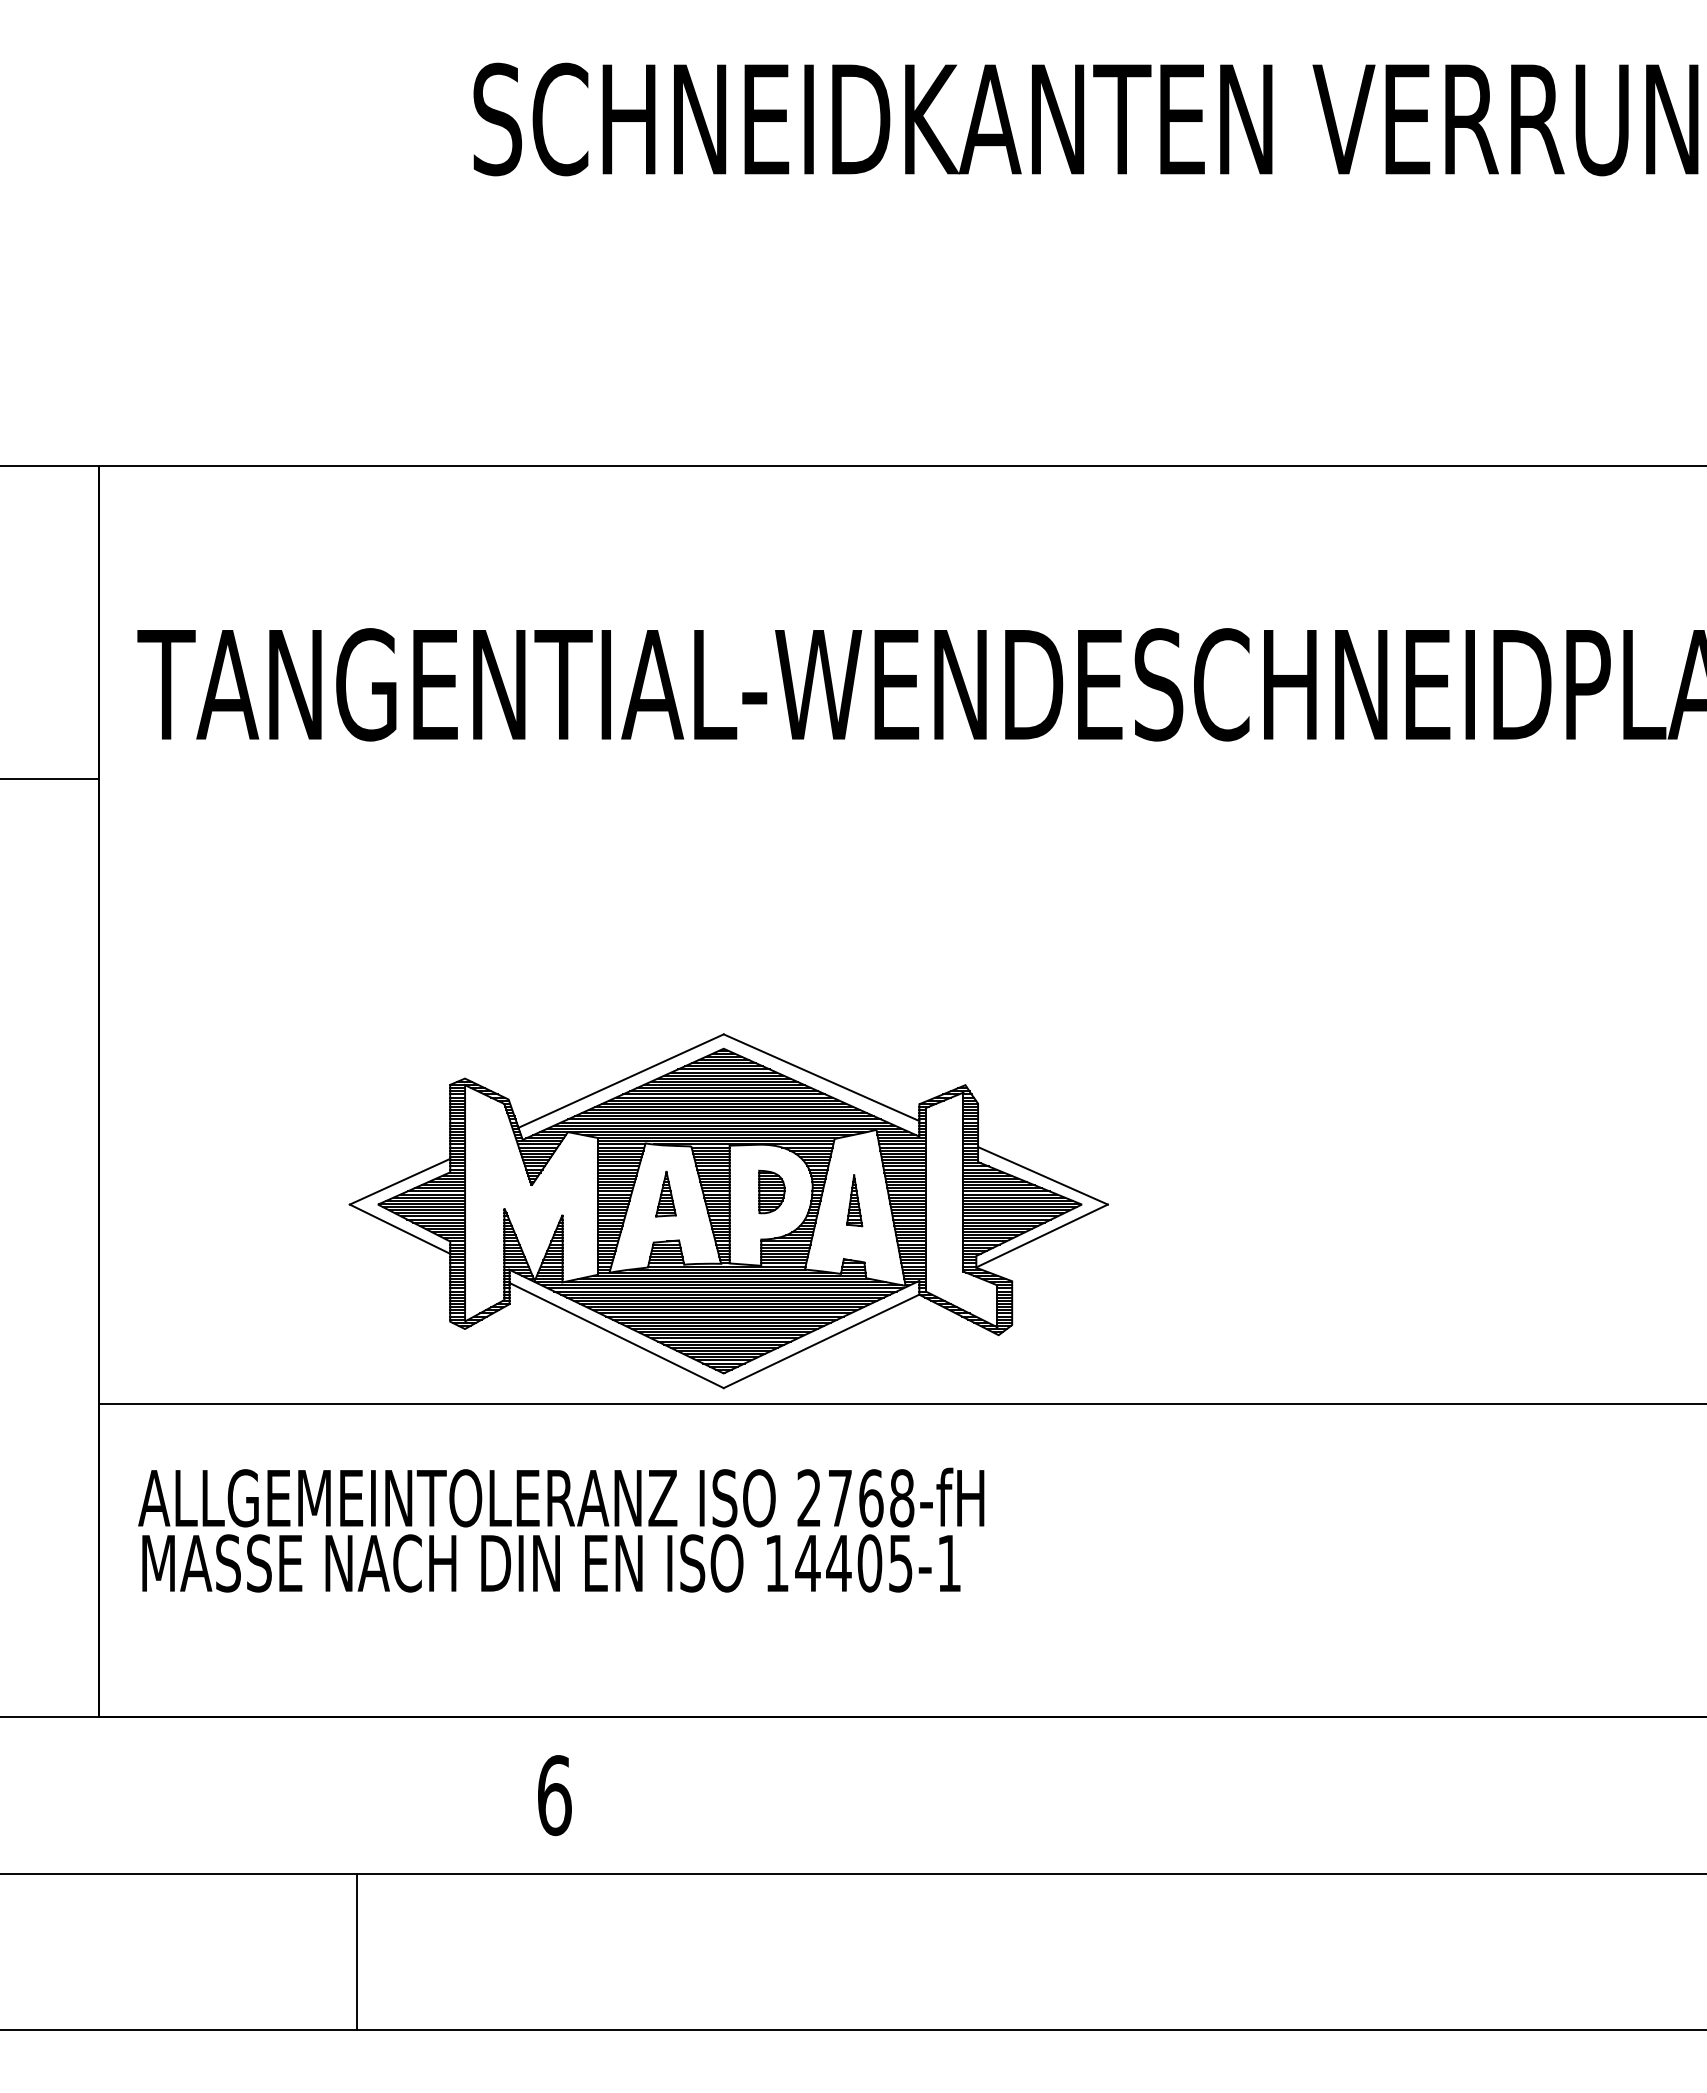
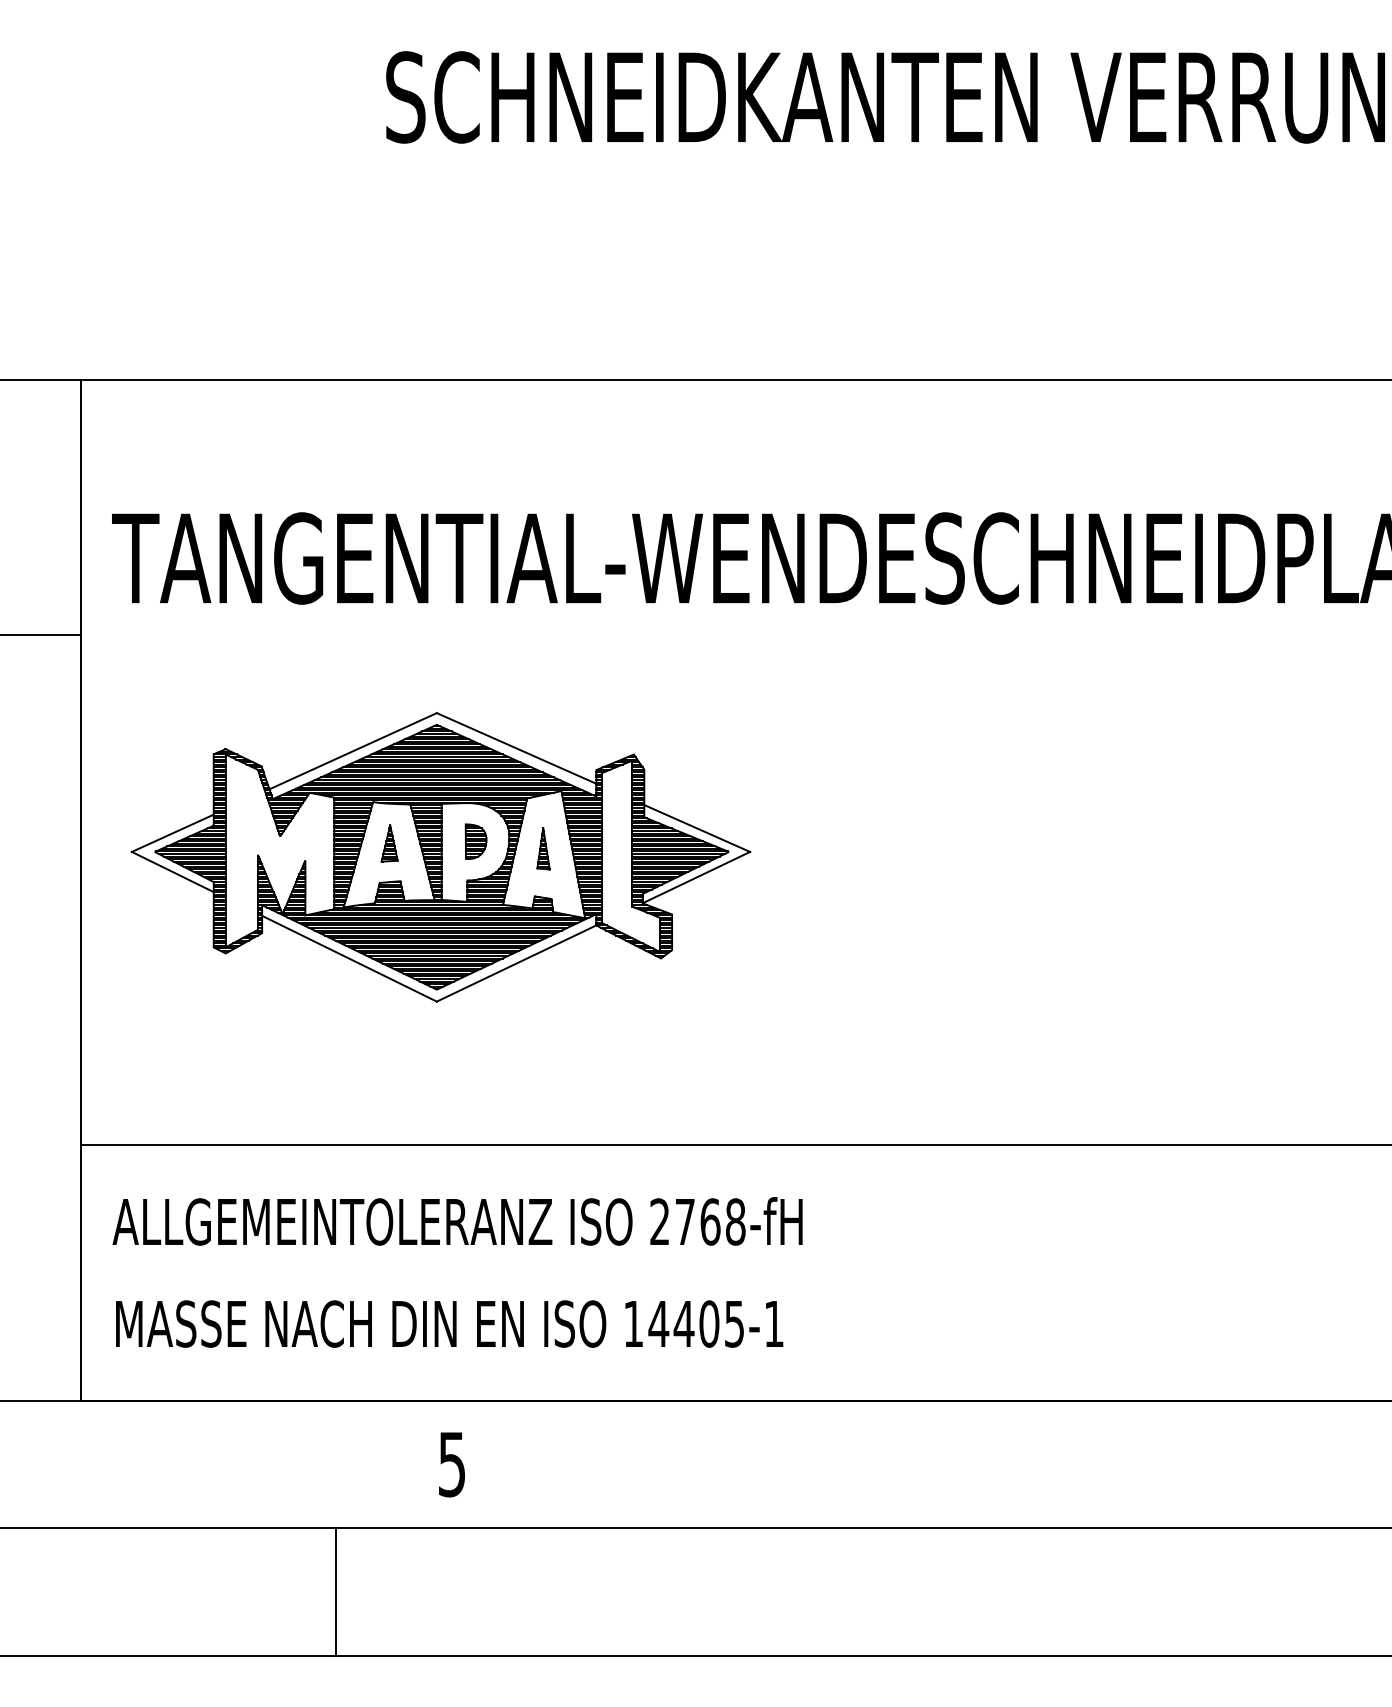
part: (728, 1211) -> (440, 857), moved
text: (551, 1563) -> (449, 1324), moved
text: (554, 1795) -> (452, 1464), 6 -> 5
line: (357, 1951) -> (336, 1591), moved

